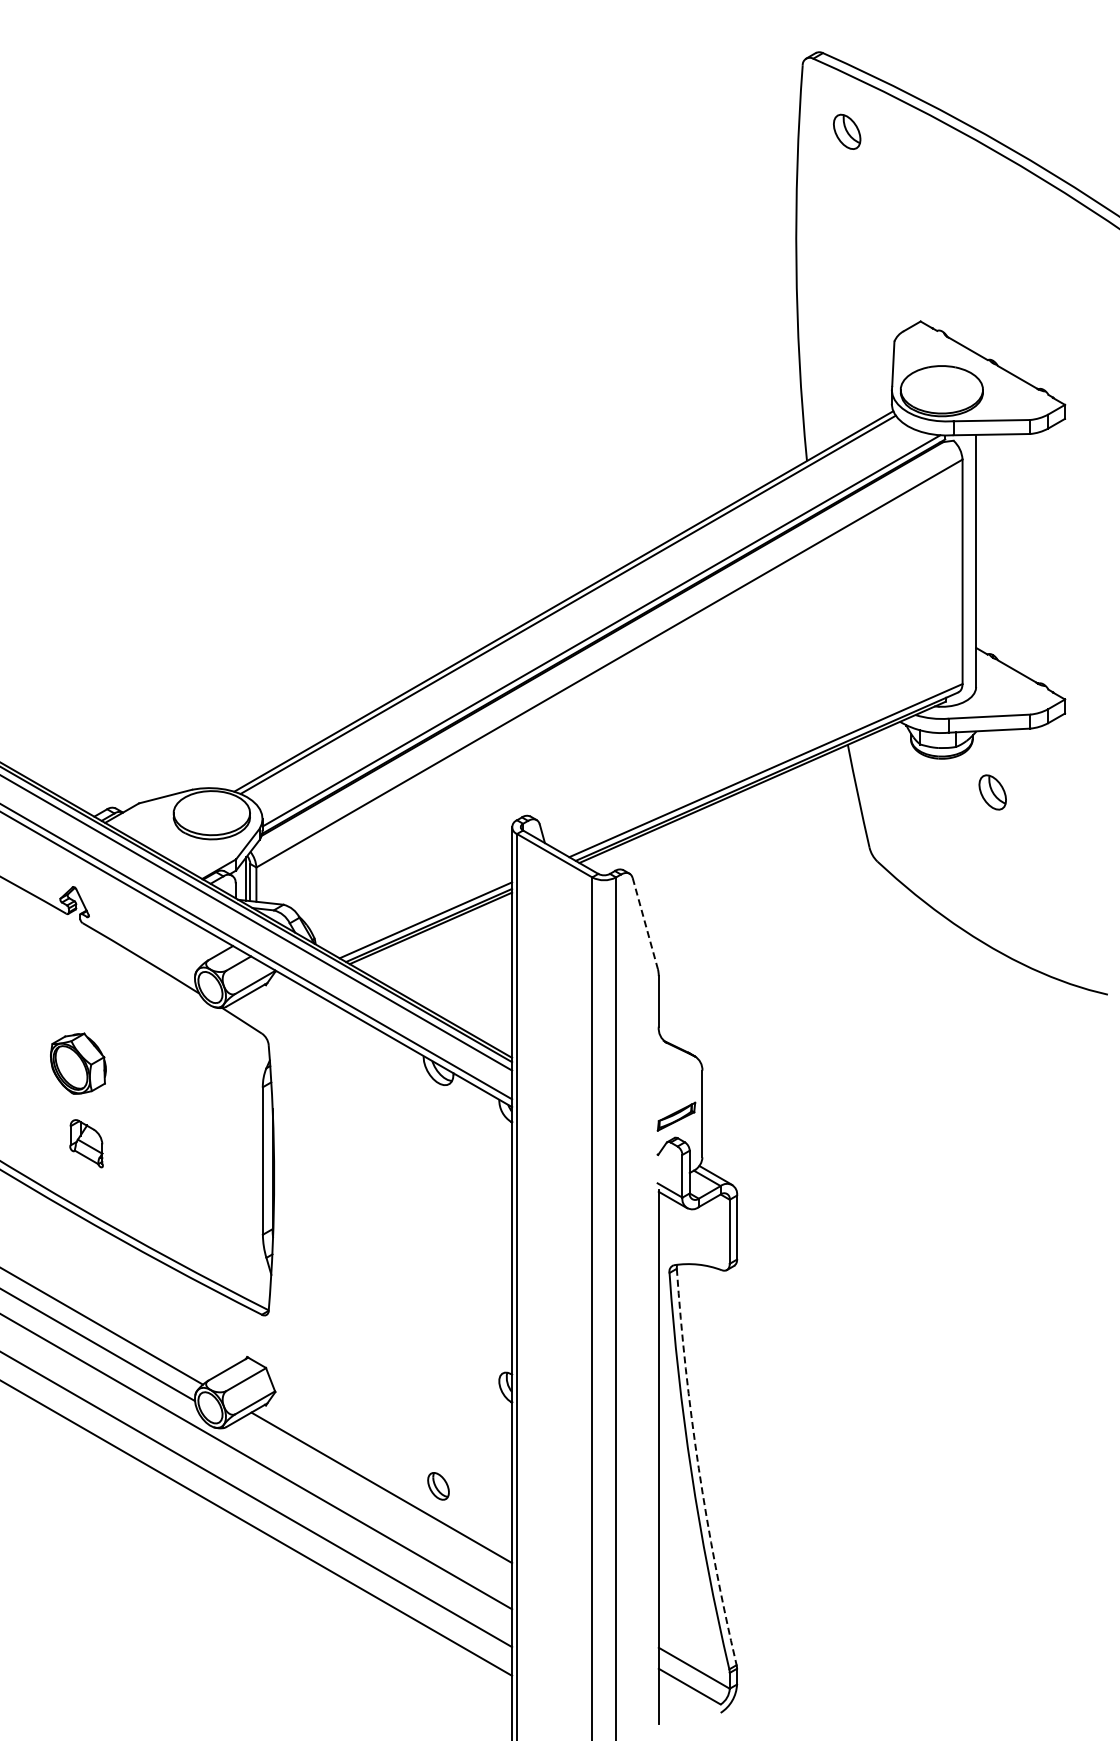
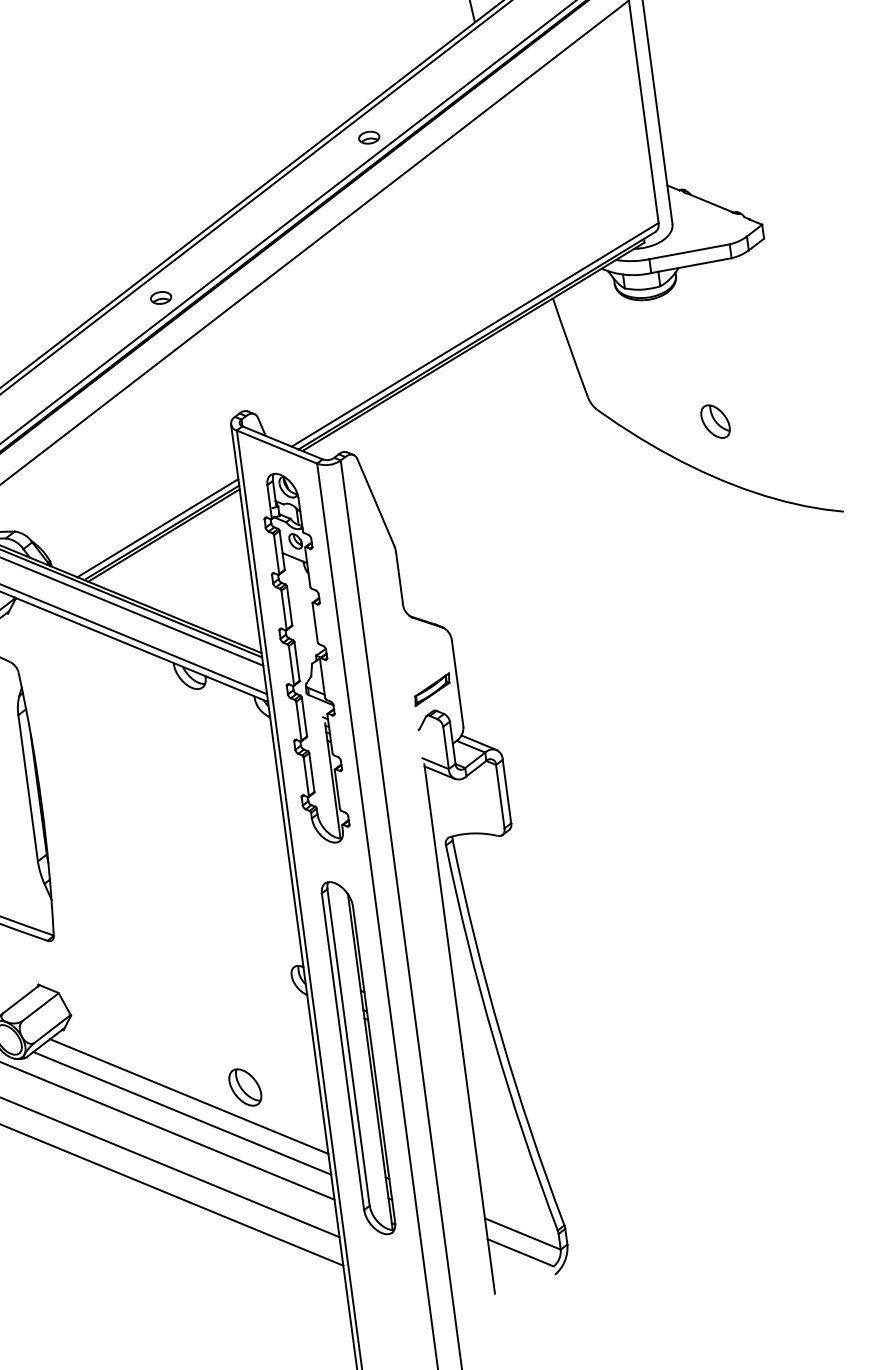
part: (686, 560) -> (368, 137), added
part: (459, 692) -> (161, 297), added
part: (992, 792) -> (715, 421), moved
line: (645, 924) -> (376, 503), dashed -> solid
part: (554, 1068) -> (304, 658), added
arc: (698, 1468) -> (500, 1035), dashed -> solid
part: (554, 1471) -> (358, 1057), added
part: (438, 1486) -> (245, 1087), size x1.43
line: (372, 1503) -> (182, 1113), added

